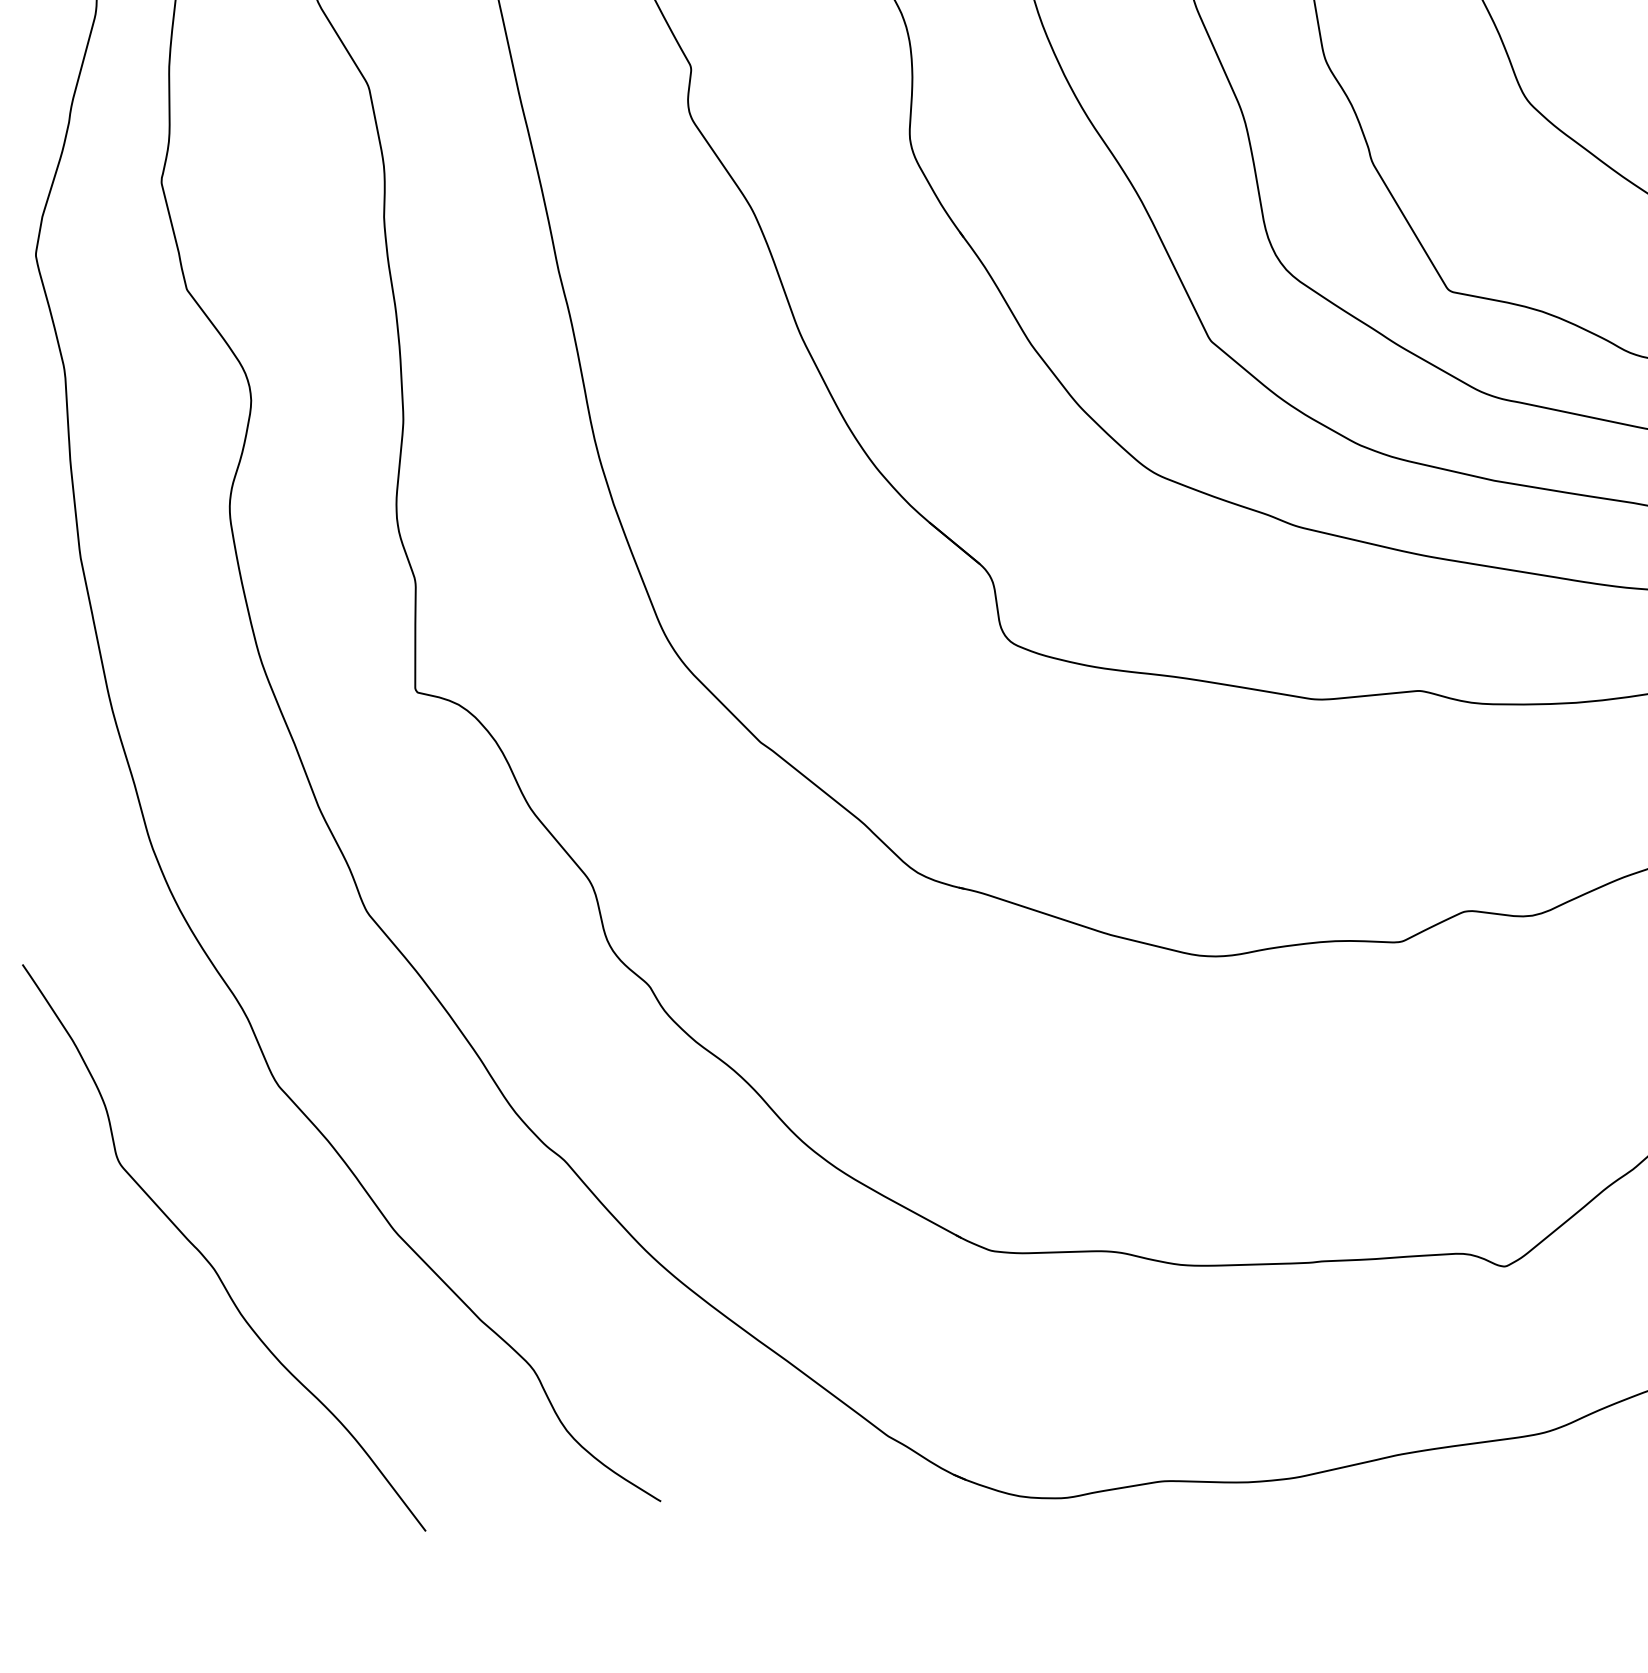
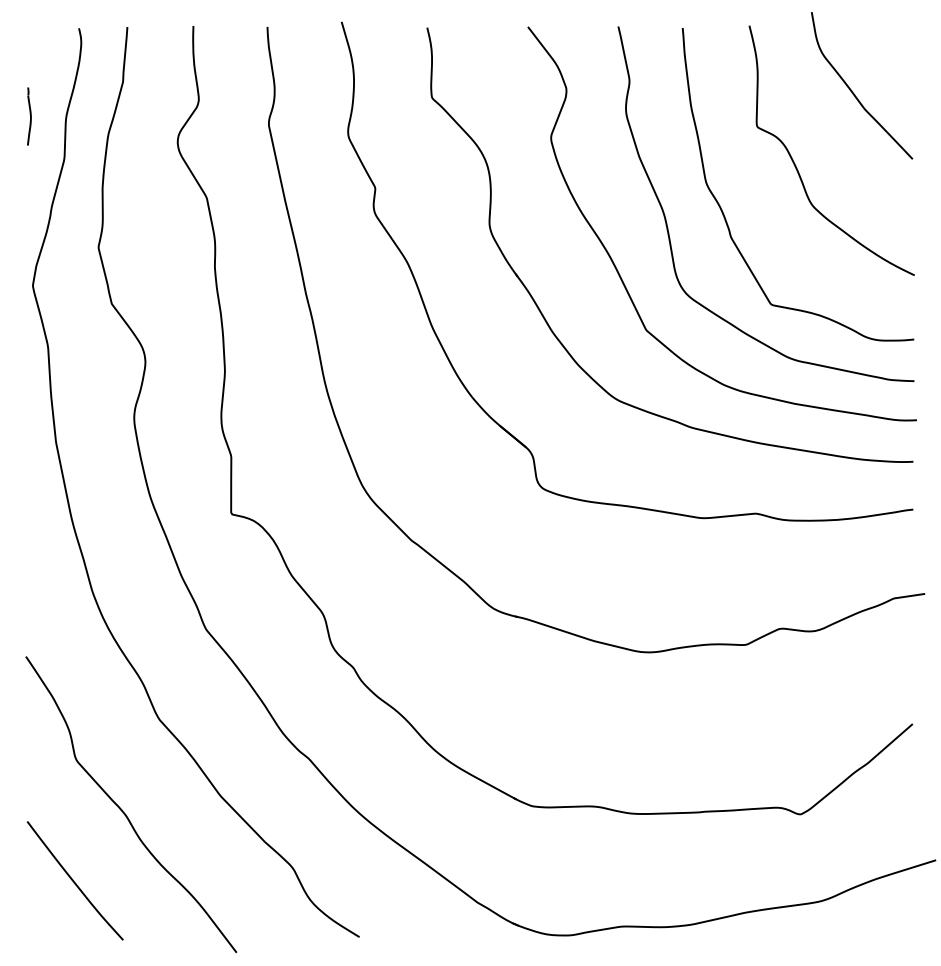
curve: (113, 1393) -> (73, 880), added

